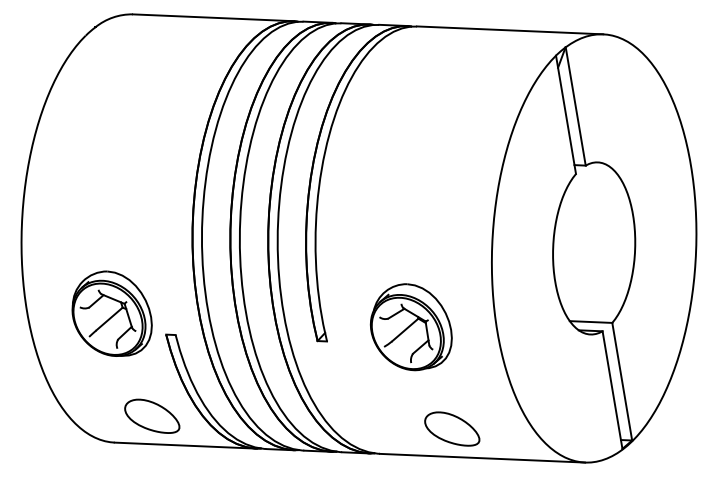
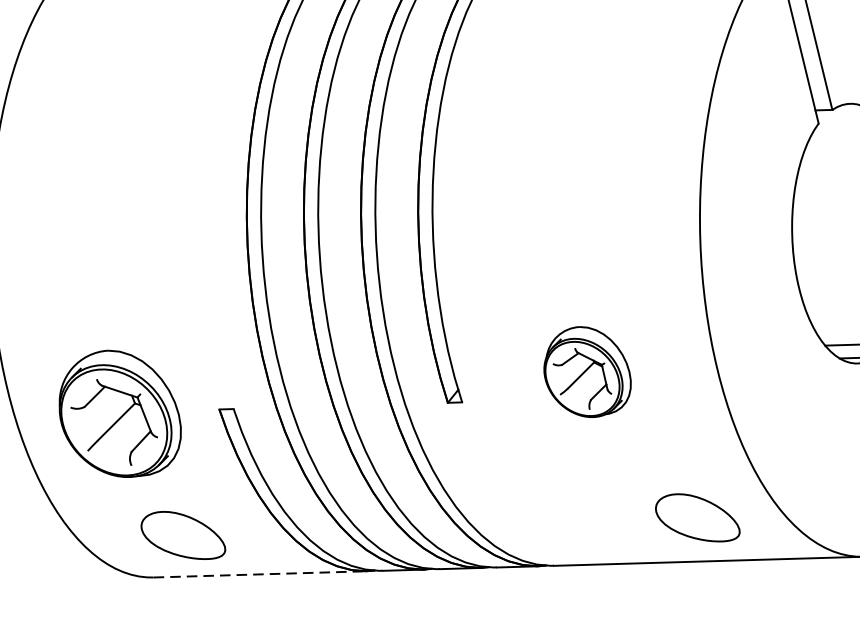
part: (111, 313) -> (118, 413), moved
part: (410, 327) -> (586, 372), size x0.7
part: (152, 415) -> (183, 534), moved
part: (452, 428) -> (697, 517), moved
line: (186, 445) -> (261, 574), solid -> dashed

